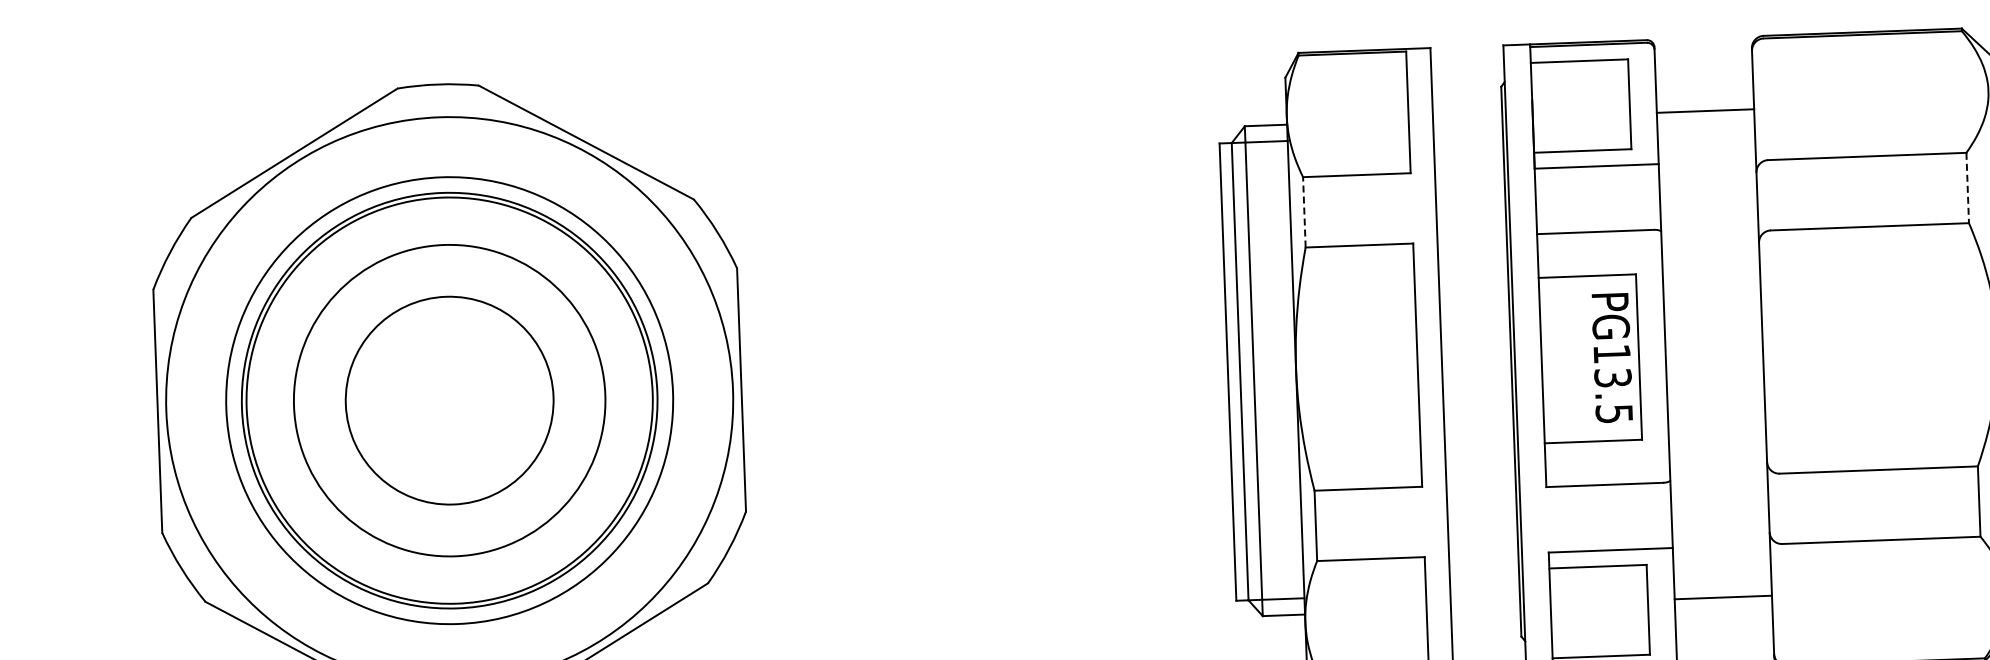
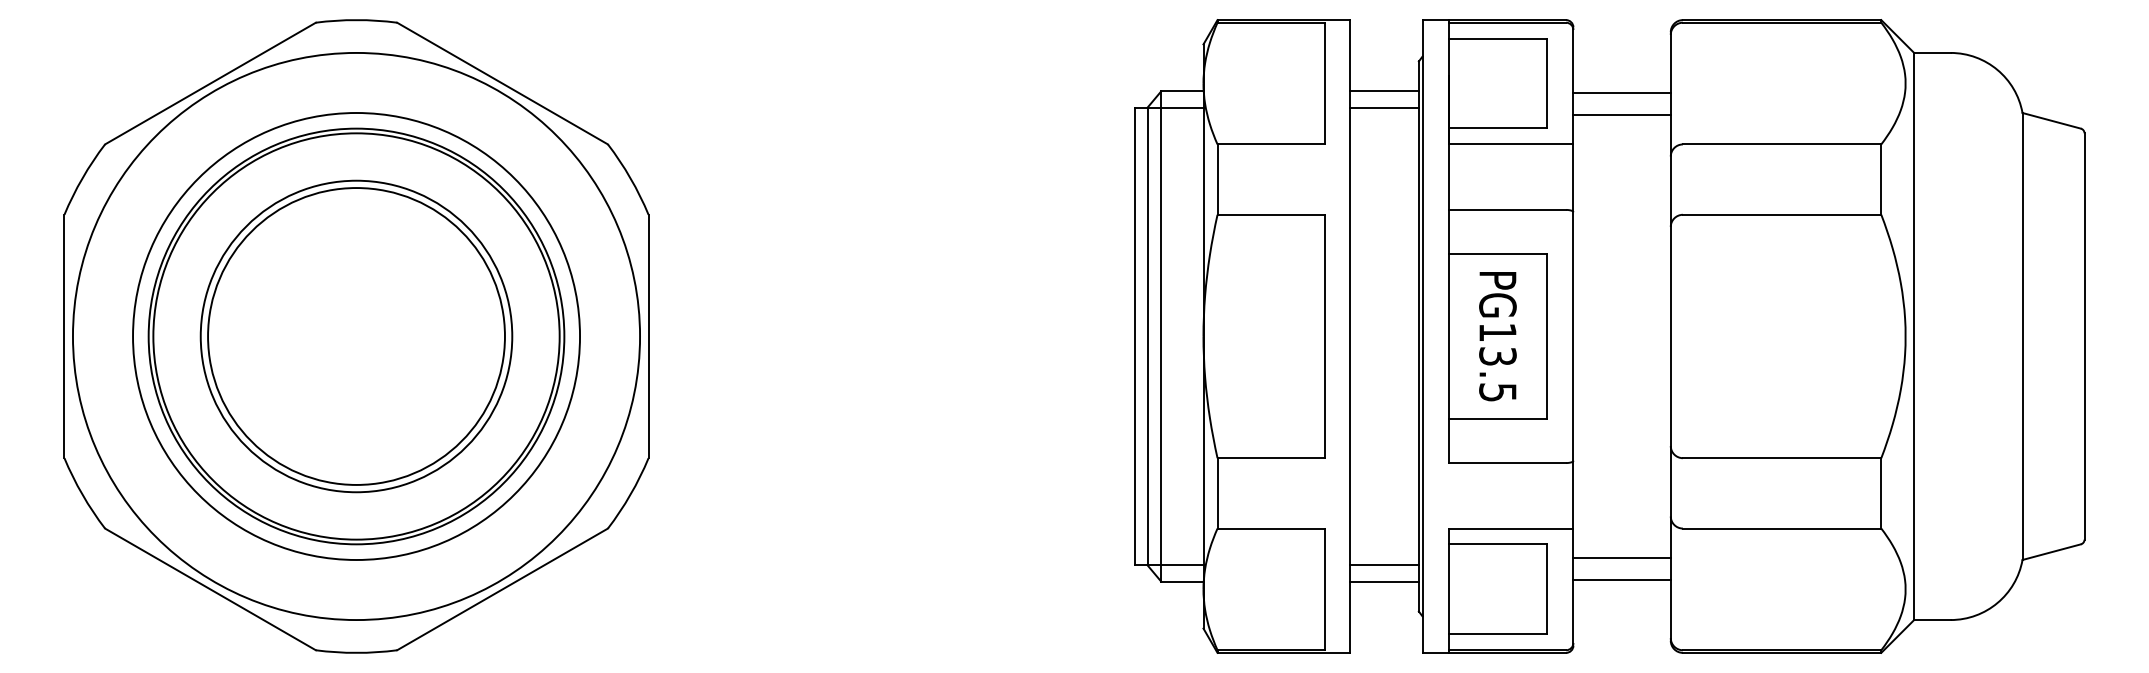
line: (1466, 118) -> (1383, 91), added
line: (1705, 132) -> (1621, 114), added
line: (1467, 134) -> (1383, 107), added
line: (1967, 188) -> (1881, 180), dashed -> solid
line: (1304, 212) -> (1217, 179), dashed -> solid
text: (1611, 358) -> (1497, 336), moved
circle: (449, 400) -> (356, 336), size x1.43
line: (1721, 576) -> (1621, 558), added
line: (1484, 591) -> (1383, 565), added
line: (1484, 607) -> (1383, 581), added

